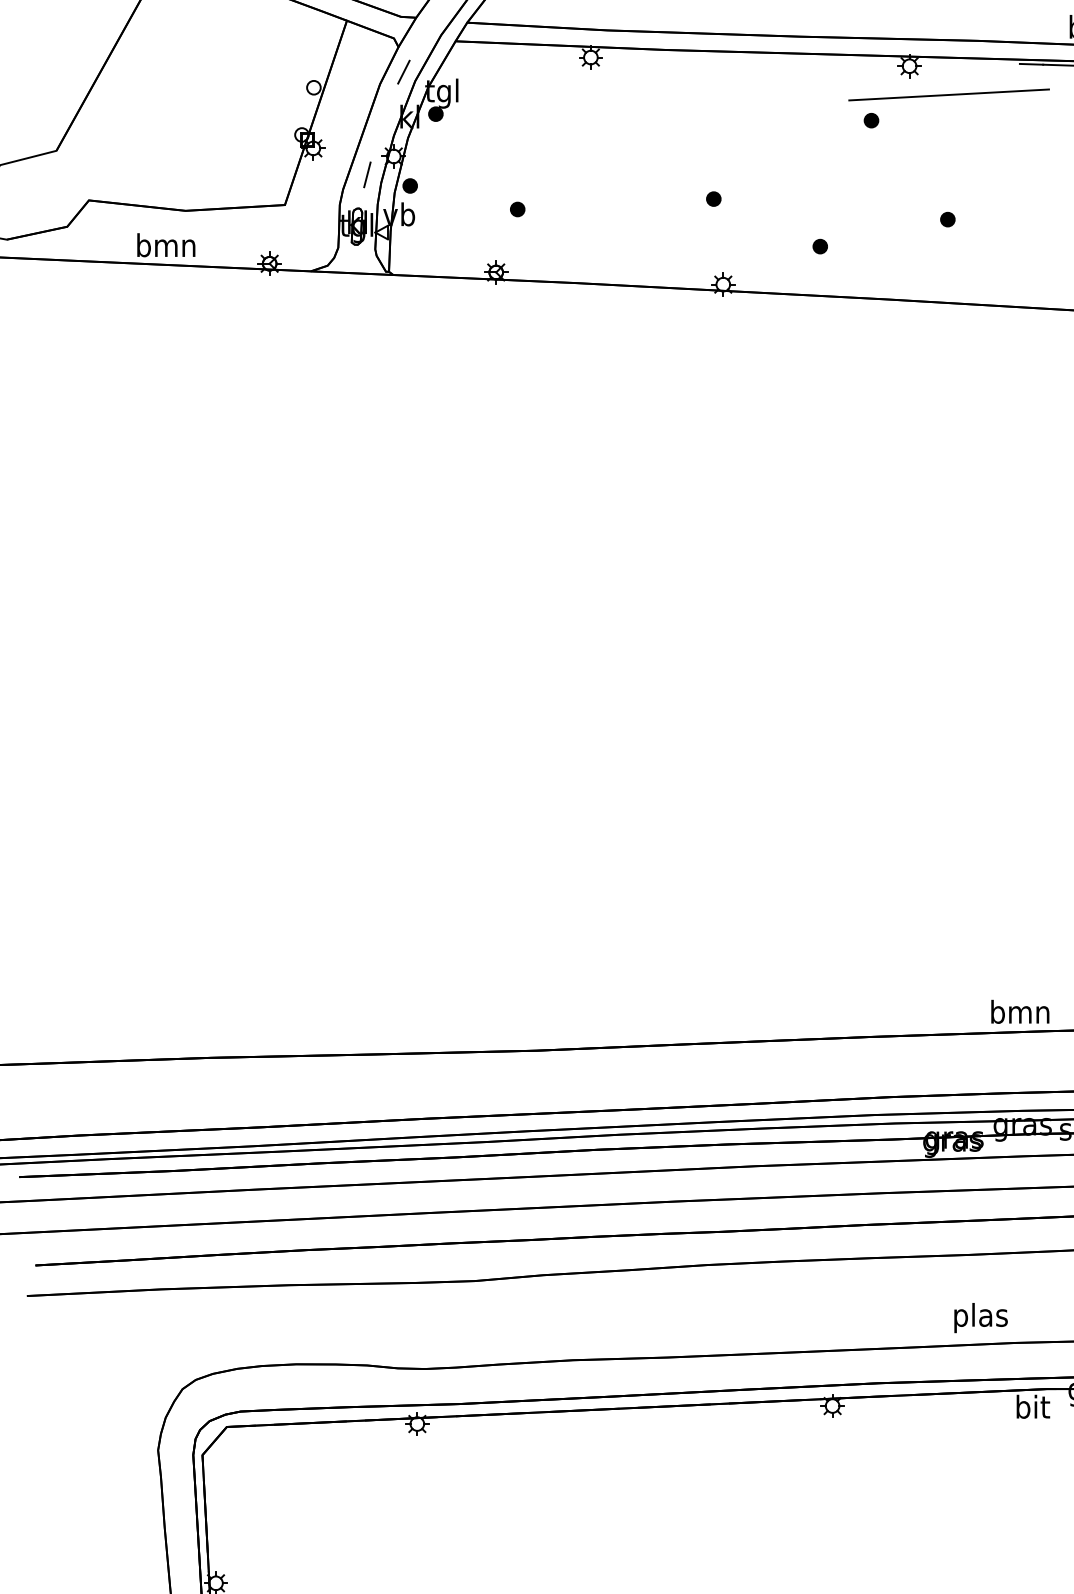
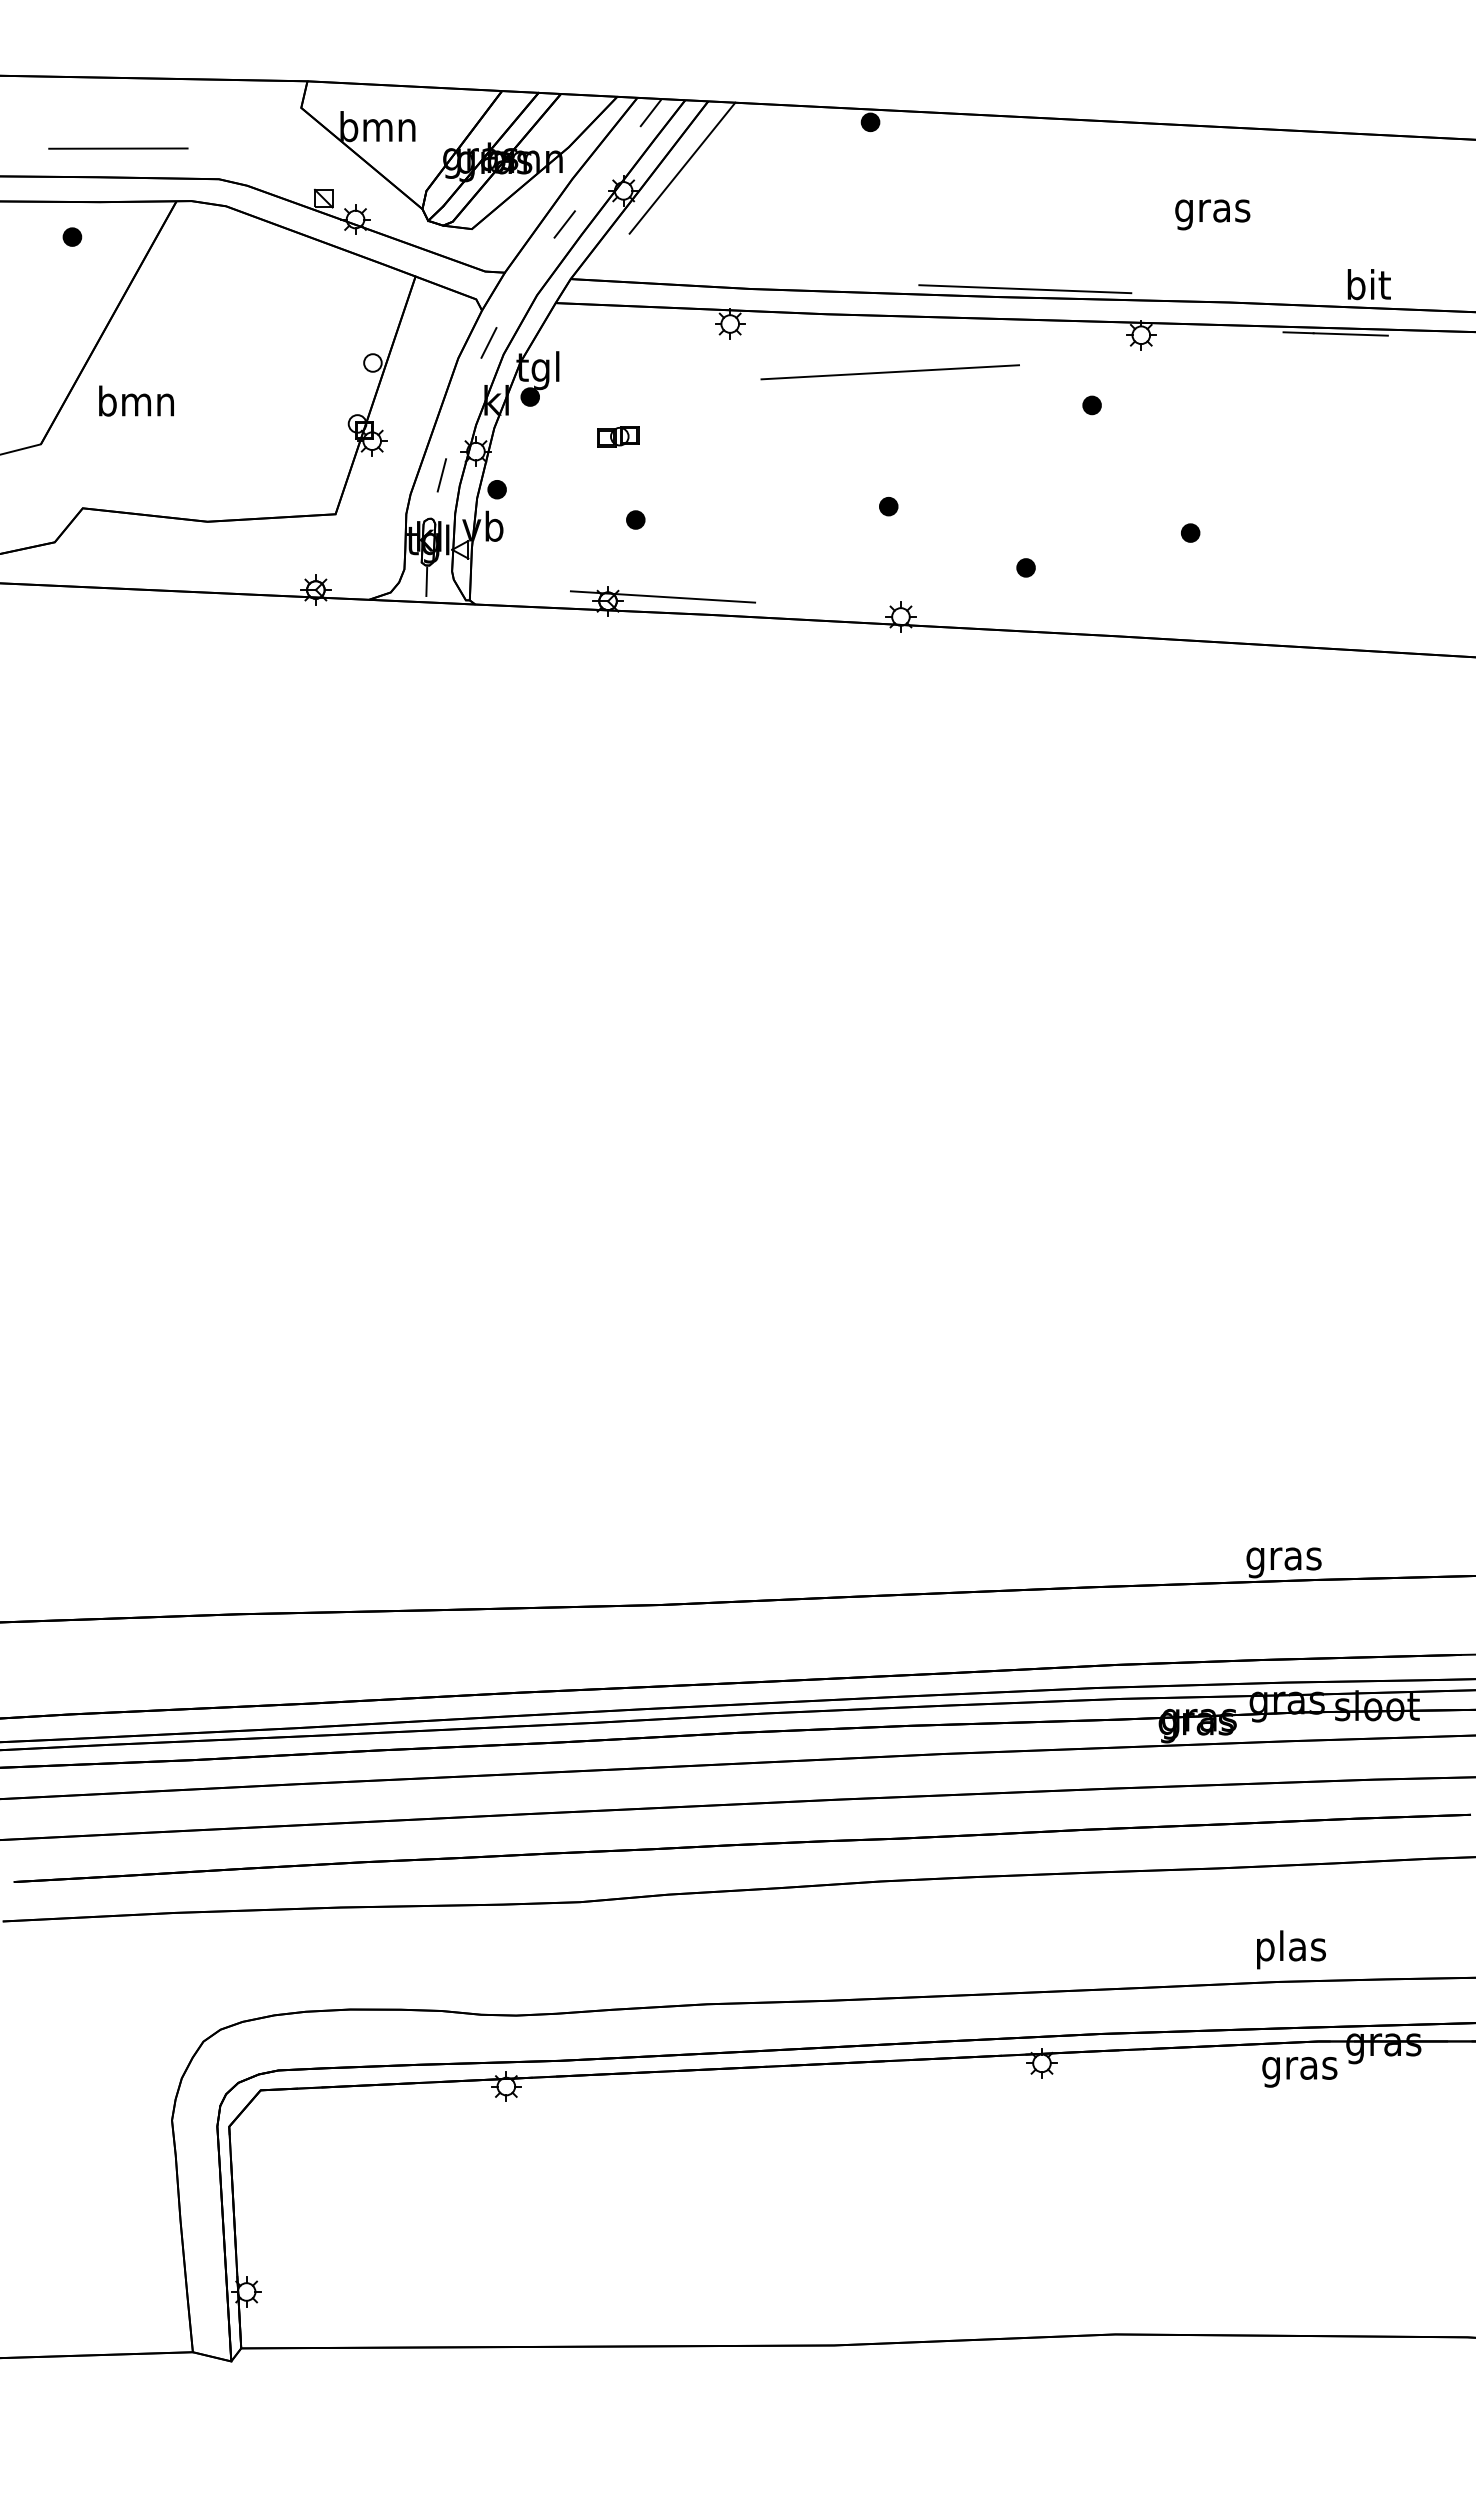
line: (819, 30) -> (1025, 289), added
line: (948, 95) -> (889, 372), moved
part: (504, 144) -> (618, 436), added
text: (166, 244) -> (136, 400), moved
line: (355, 257) -> (426, 581), added
line: (538, 268) -> (662, 596), added
text: (1019, 1014) -> (1283, 1558), bmn -> gras
text: (981, 1317) -> (1291, 1949), moved
text: (1032, 1409) -> (1299, 2067), bit -> gras

